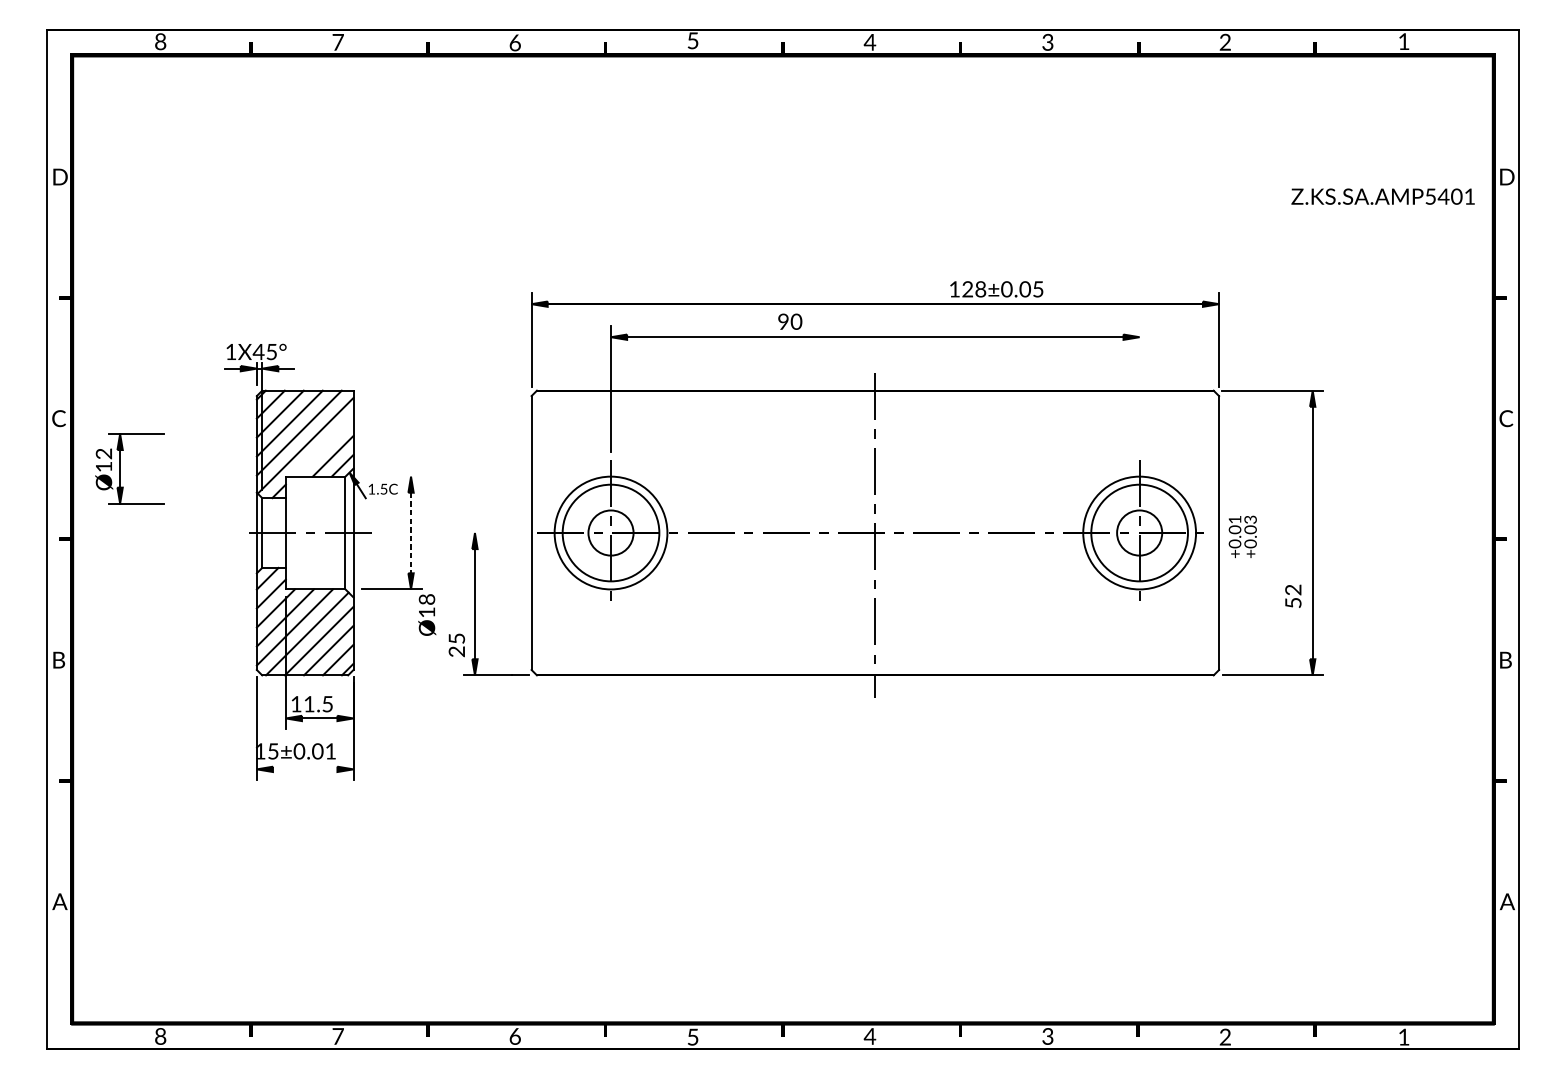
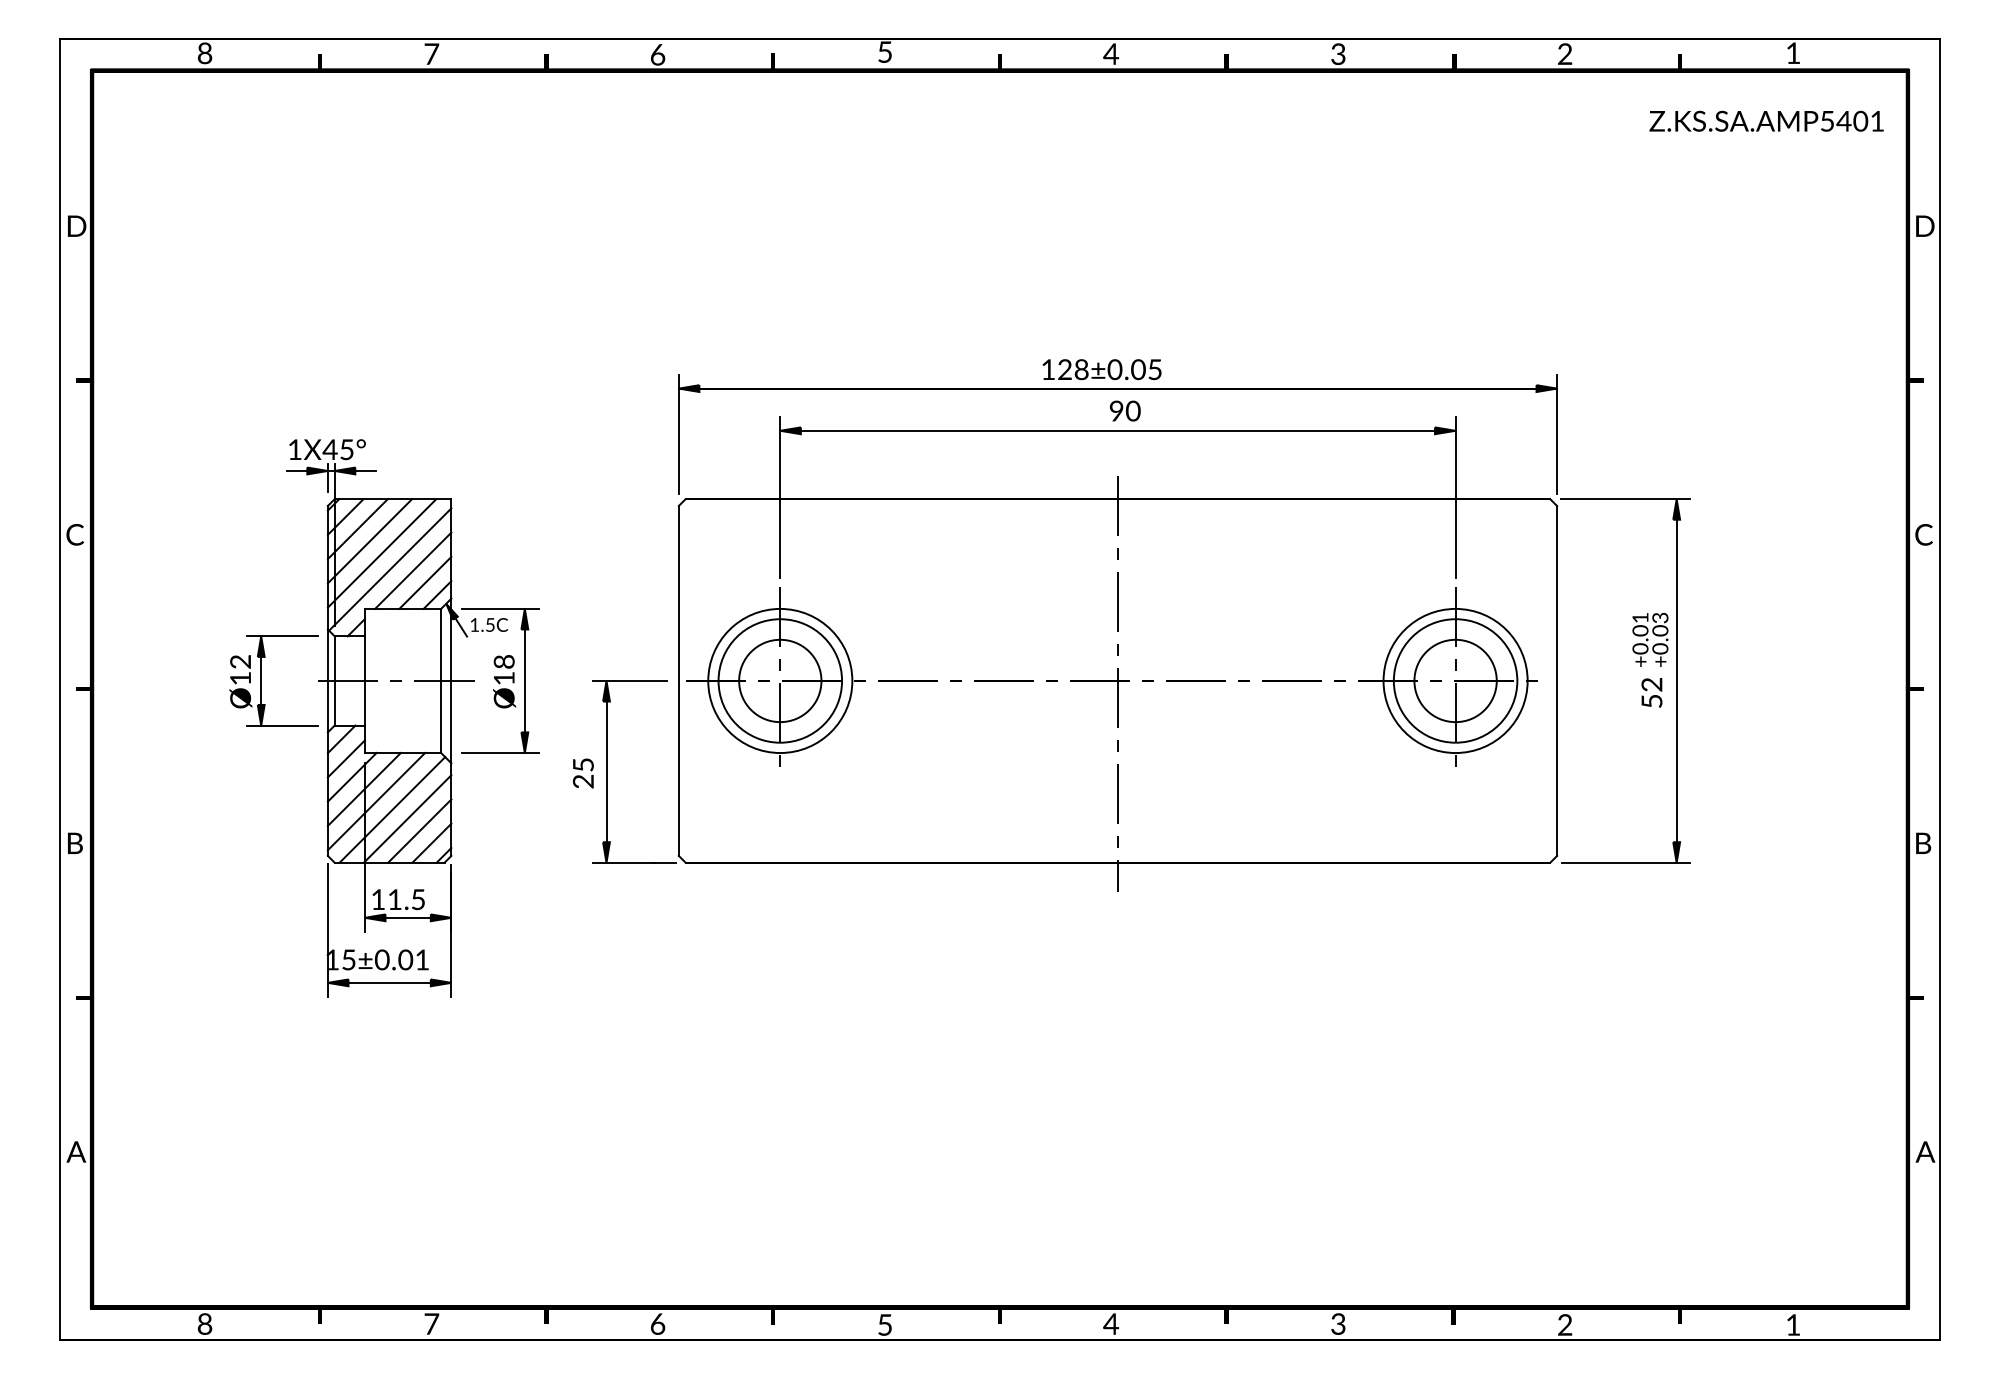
text: (1383, 196) -> (1766, 120), moved
text: (996, 289) -> (1101, 369), moved
text: (790, 321) -> (1125, 410), moved
line: (1139, 389) -> (1455, 497), added
line: (323, 446) -> (413, 570), added
part: (120, 468) -> (261, 680), moved
line: (391, 476) -> (499, 608), added
line: (492, 532) -> (629, 680), added
circle: (611, 532) -> (780, 680), size x1.43
circle: (1139, 532) -> (1455, 680), size x1.43
line: (410, 533) -> (524, 681), dashed -> solid
text: (1242, 536) -> (1650, 639), moved
text: (1292, 596) -> (1651, 692), moved
text: (427, 614) -> (504, 681), moved
text: (456, 645) -> (583, 773), moved
line: (305, 769) -> (389, 982), added

